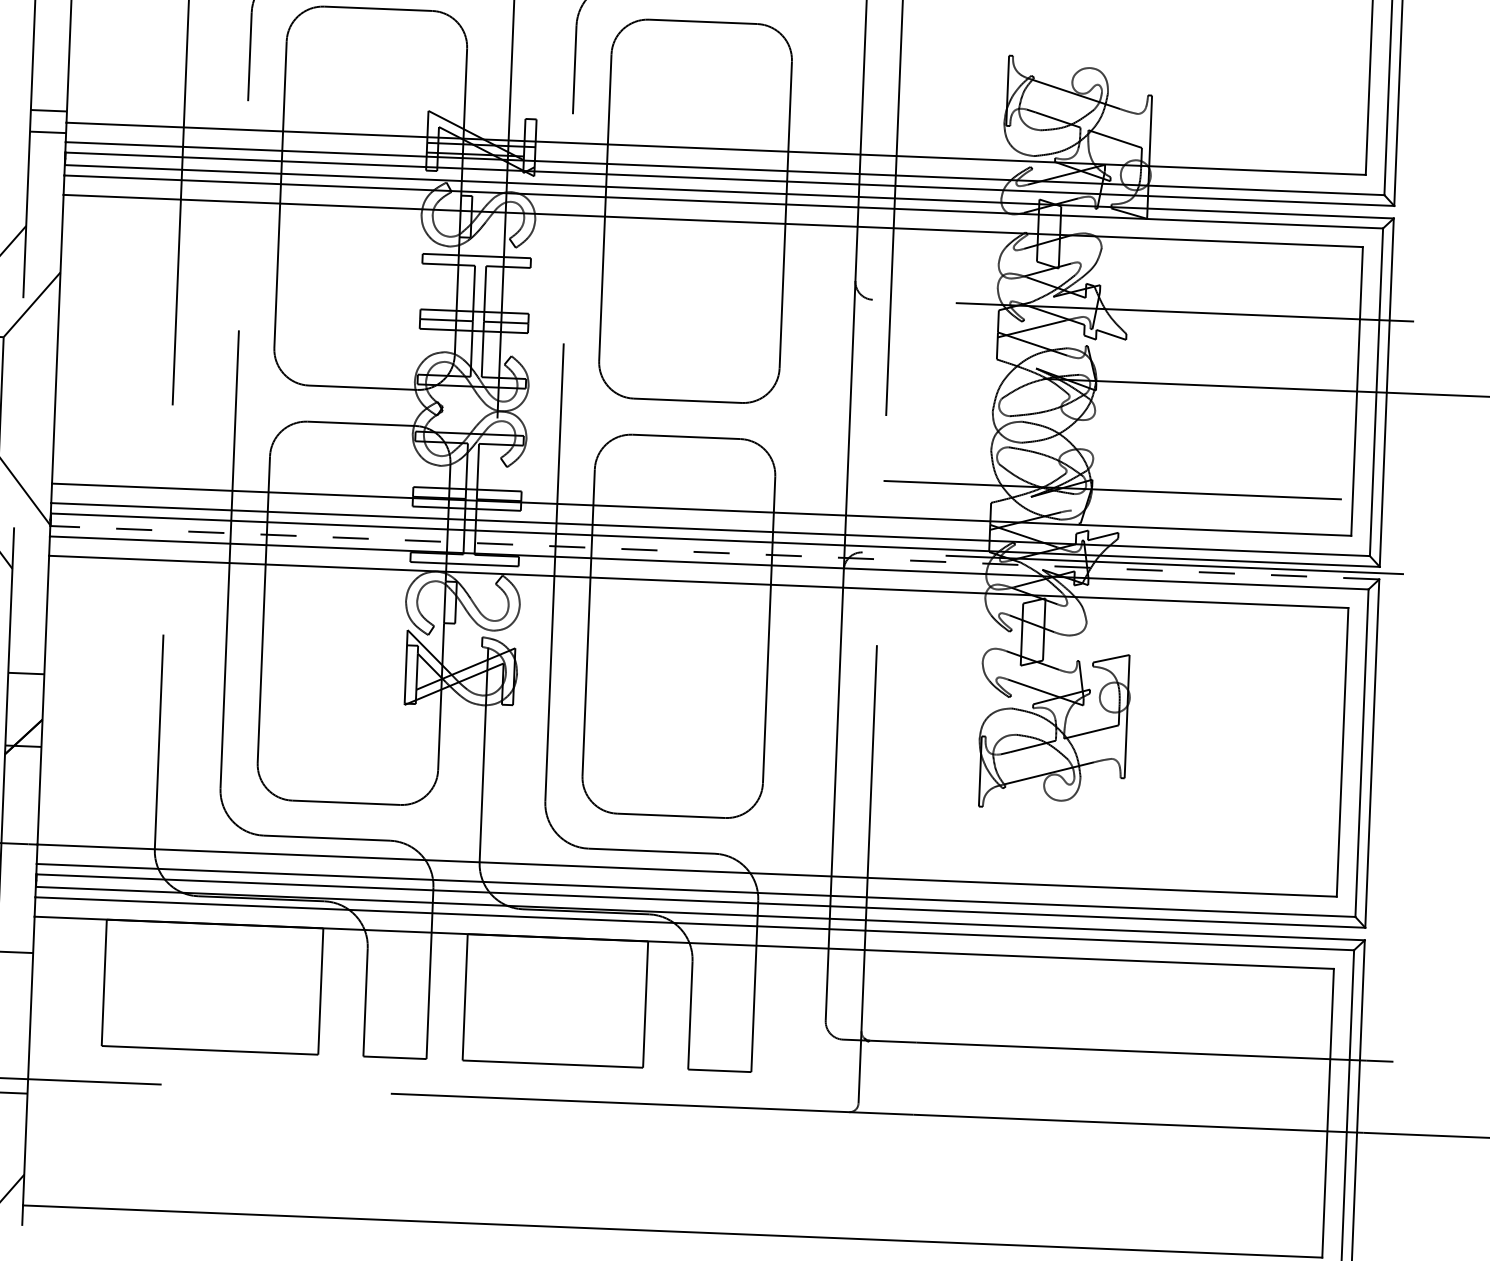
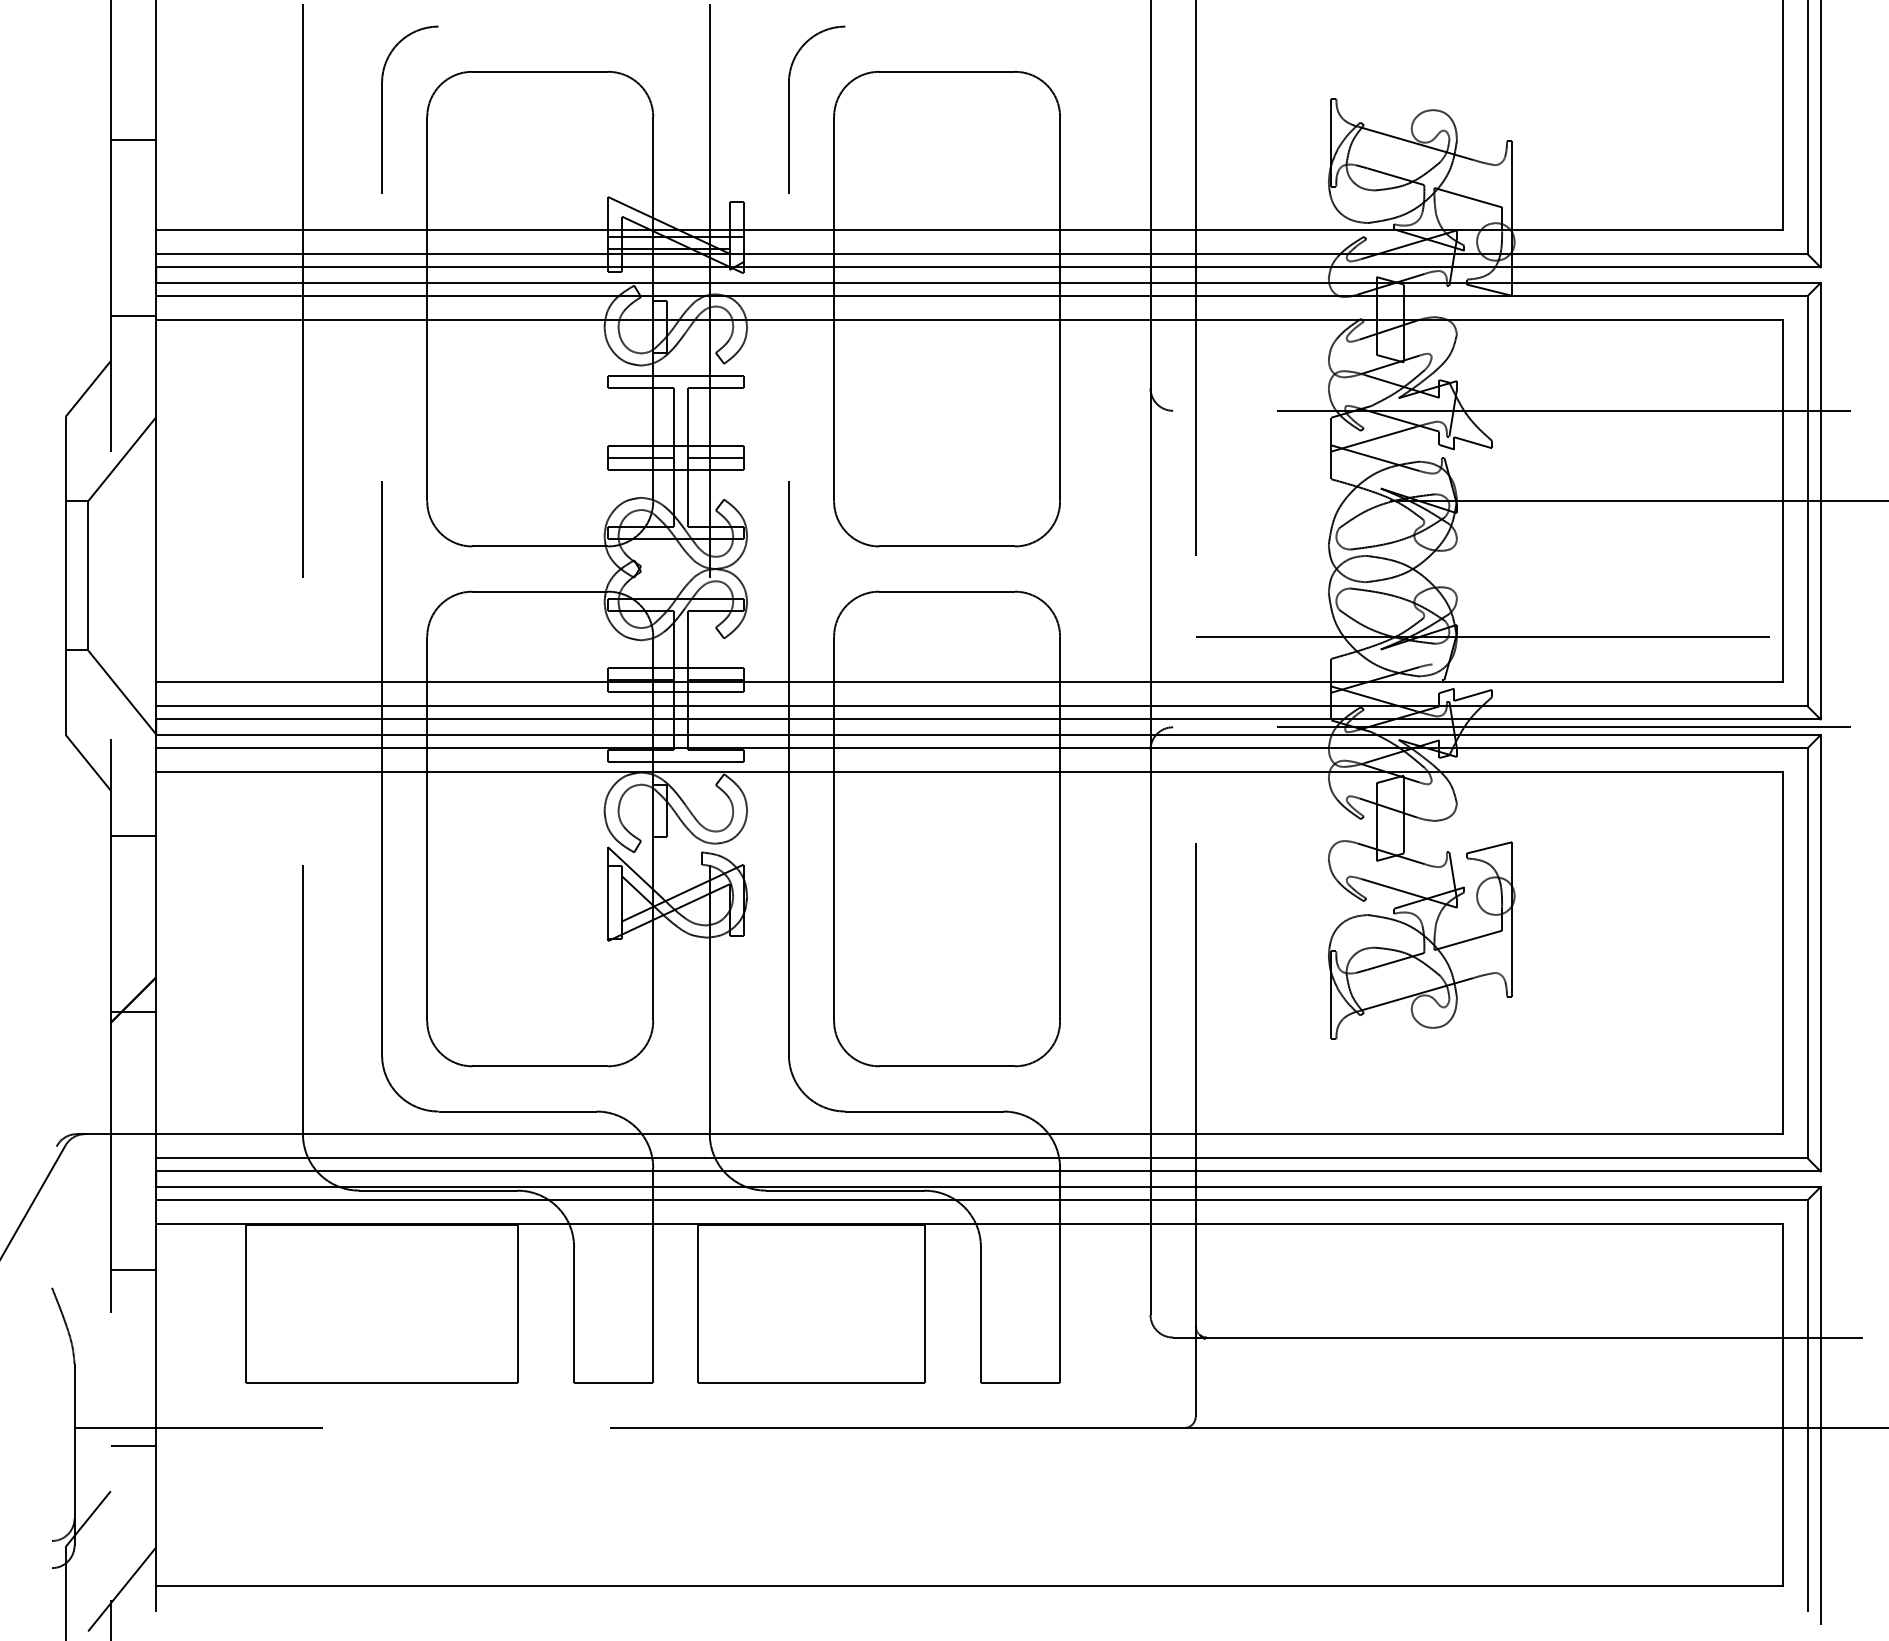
line: (48, 110) -> (132, 139), moved
line: (47, 132) -> (132, 315), moved
line: (714, 553) -> (987, 735), dashed -> solid
line: (25, 673) -> (132, 835), moved

